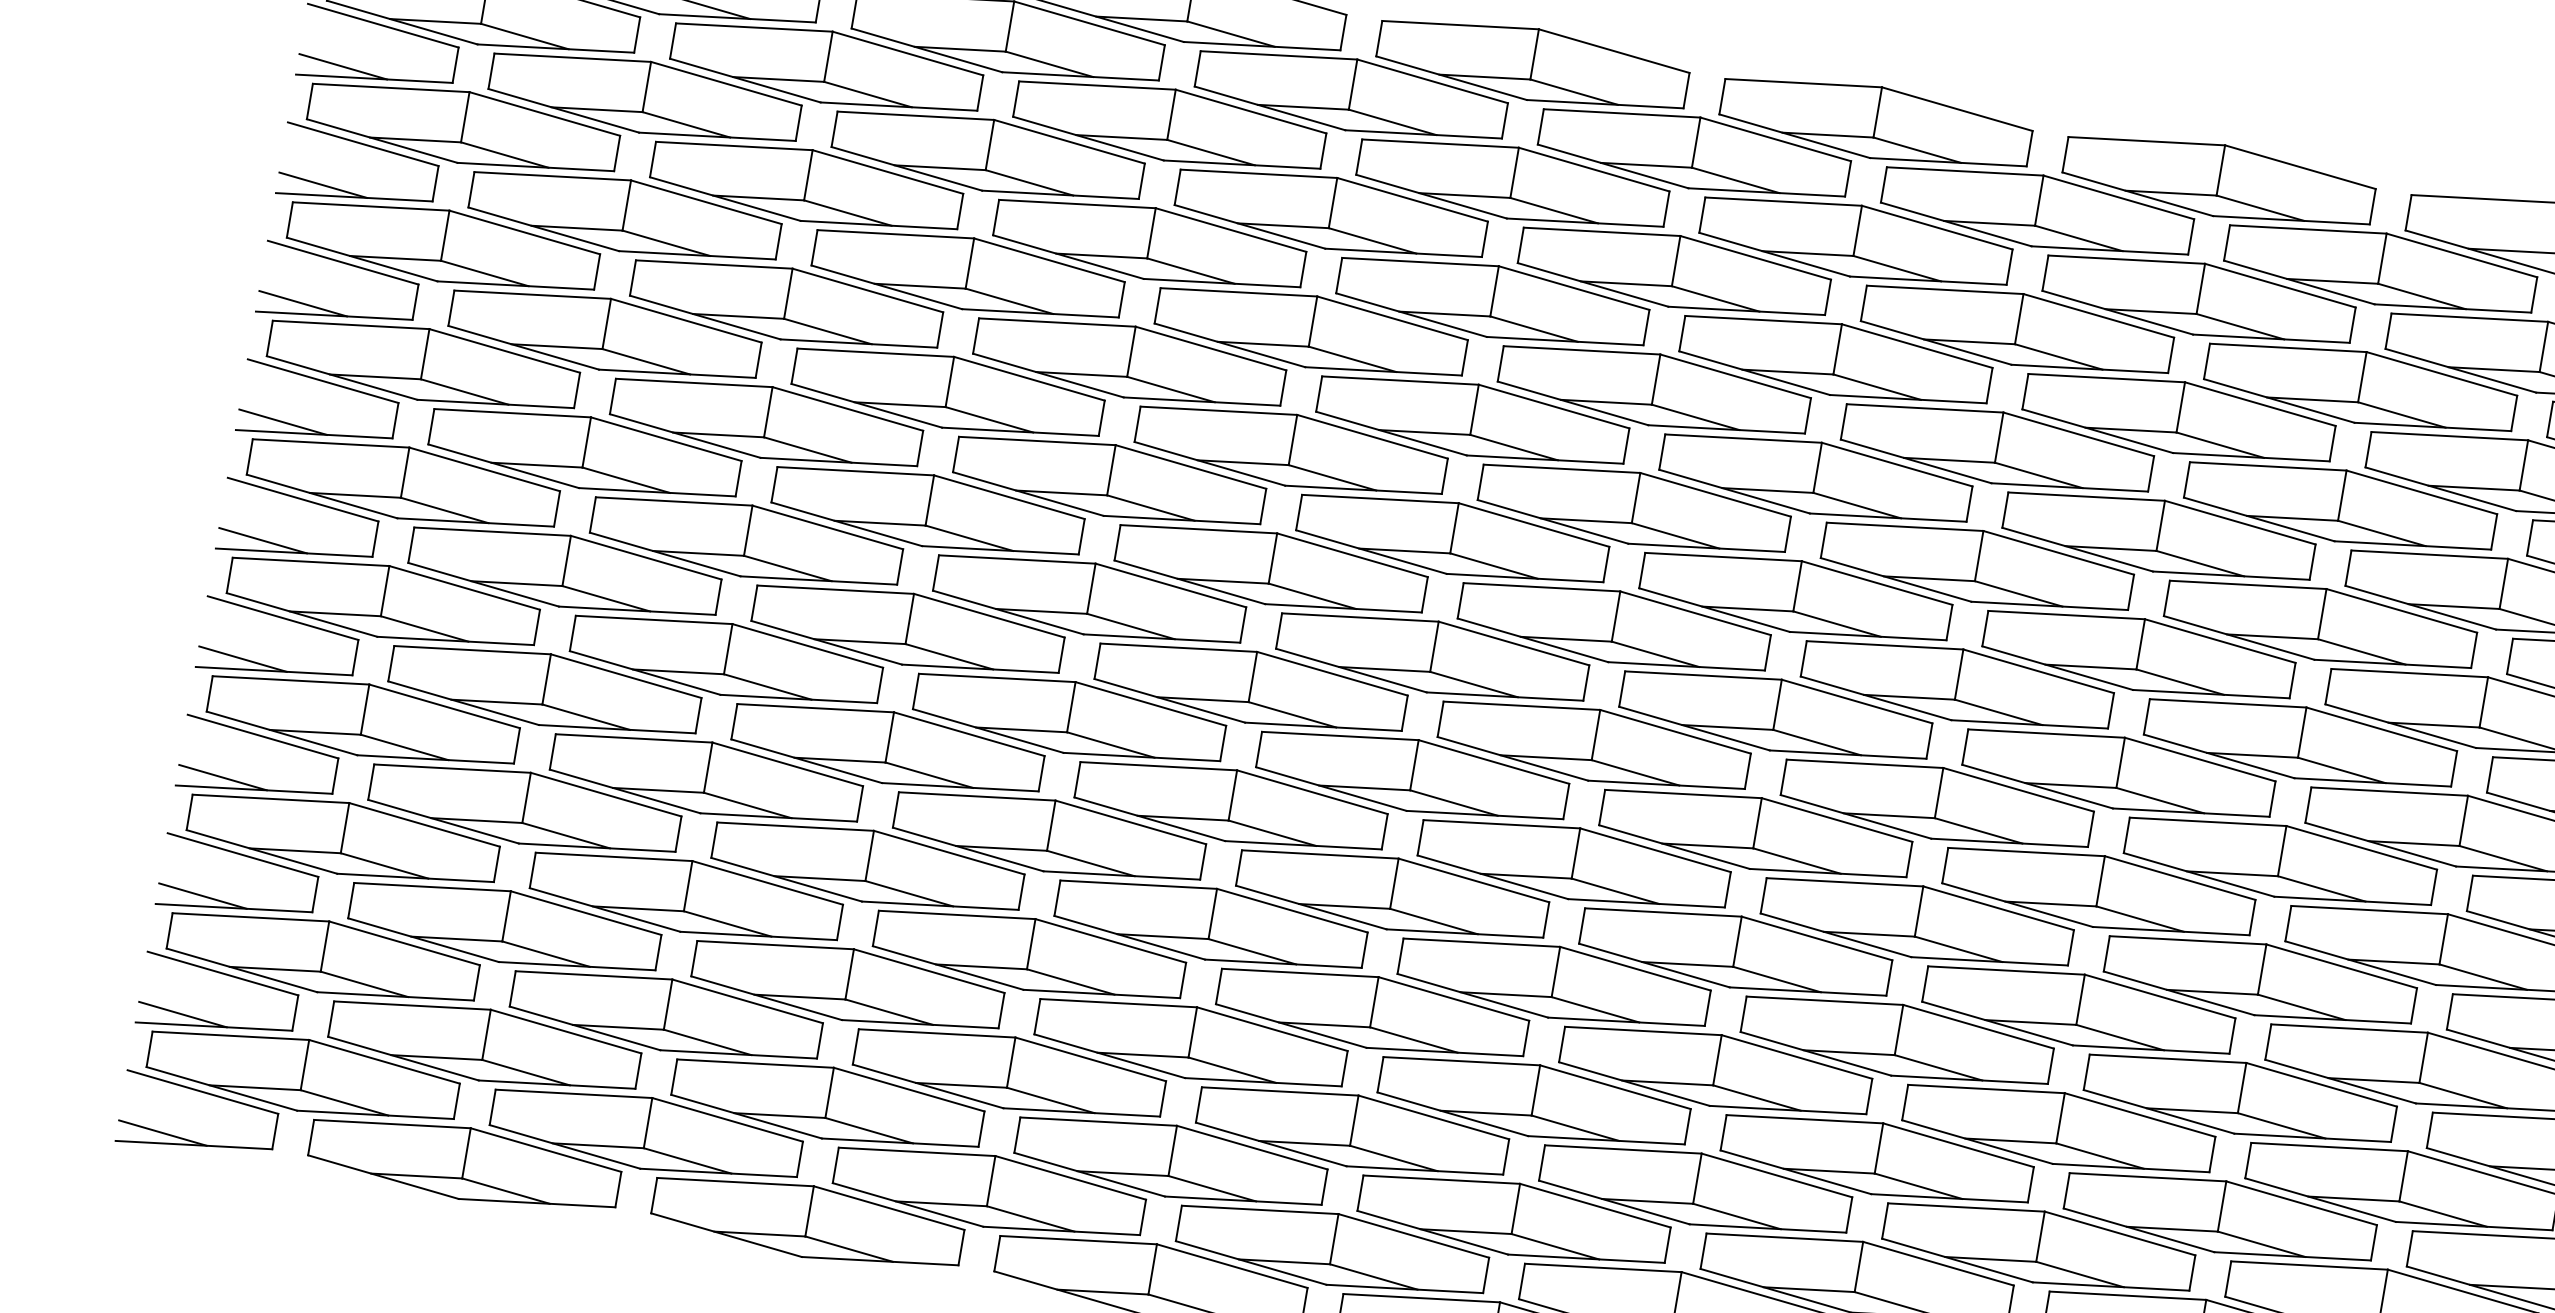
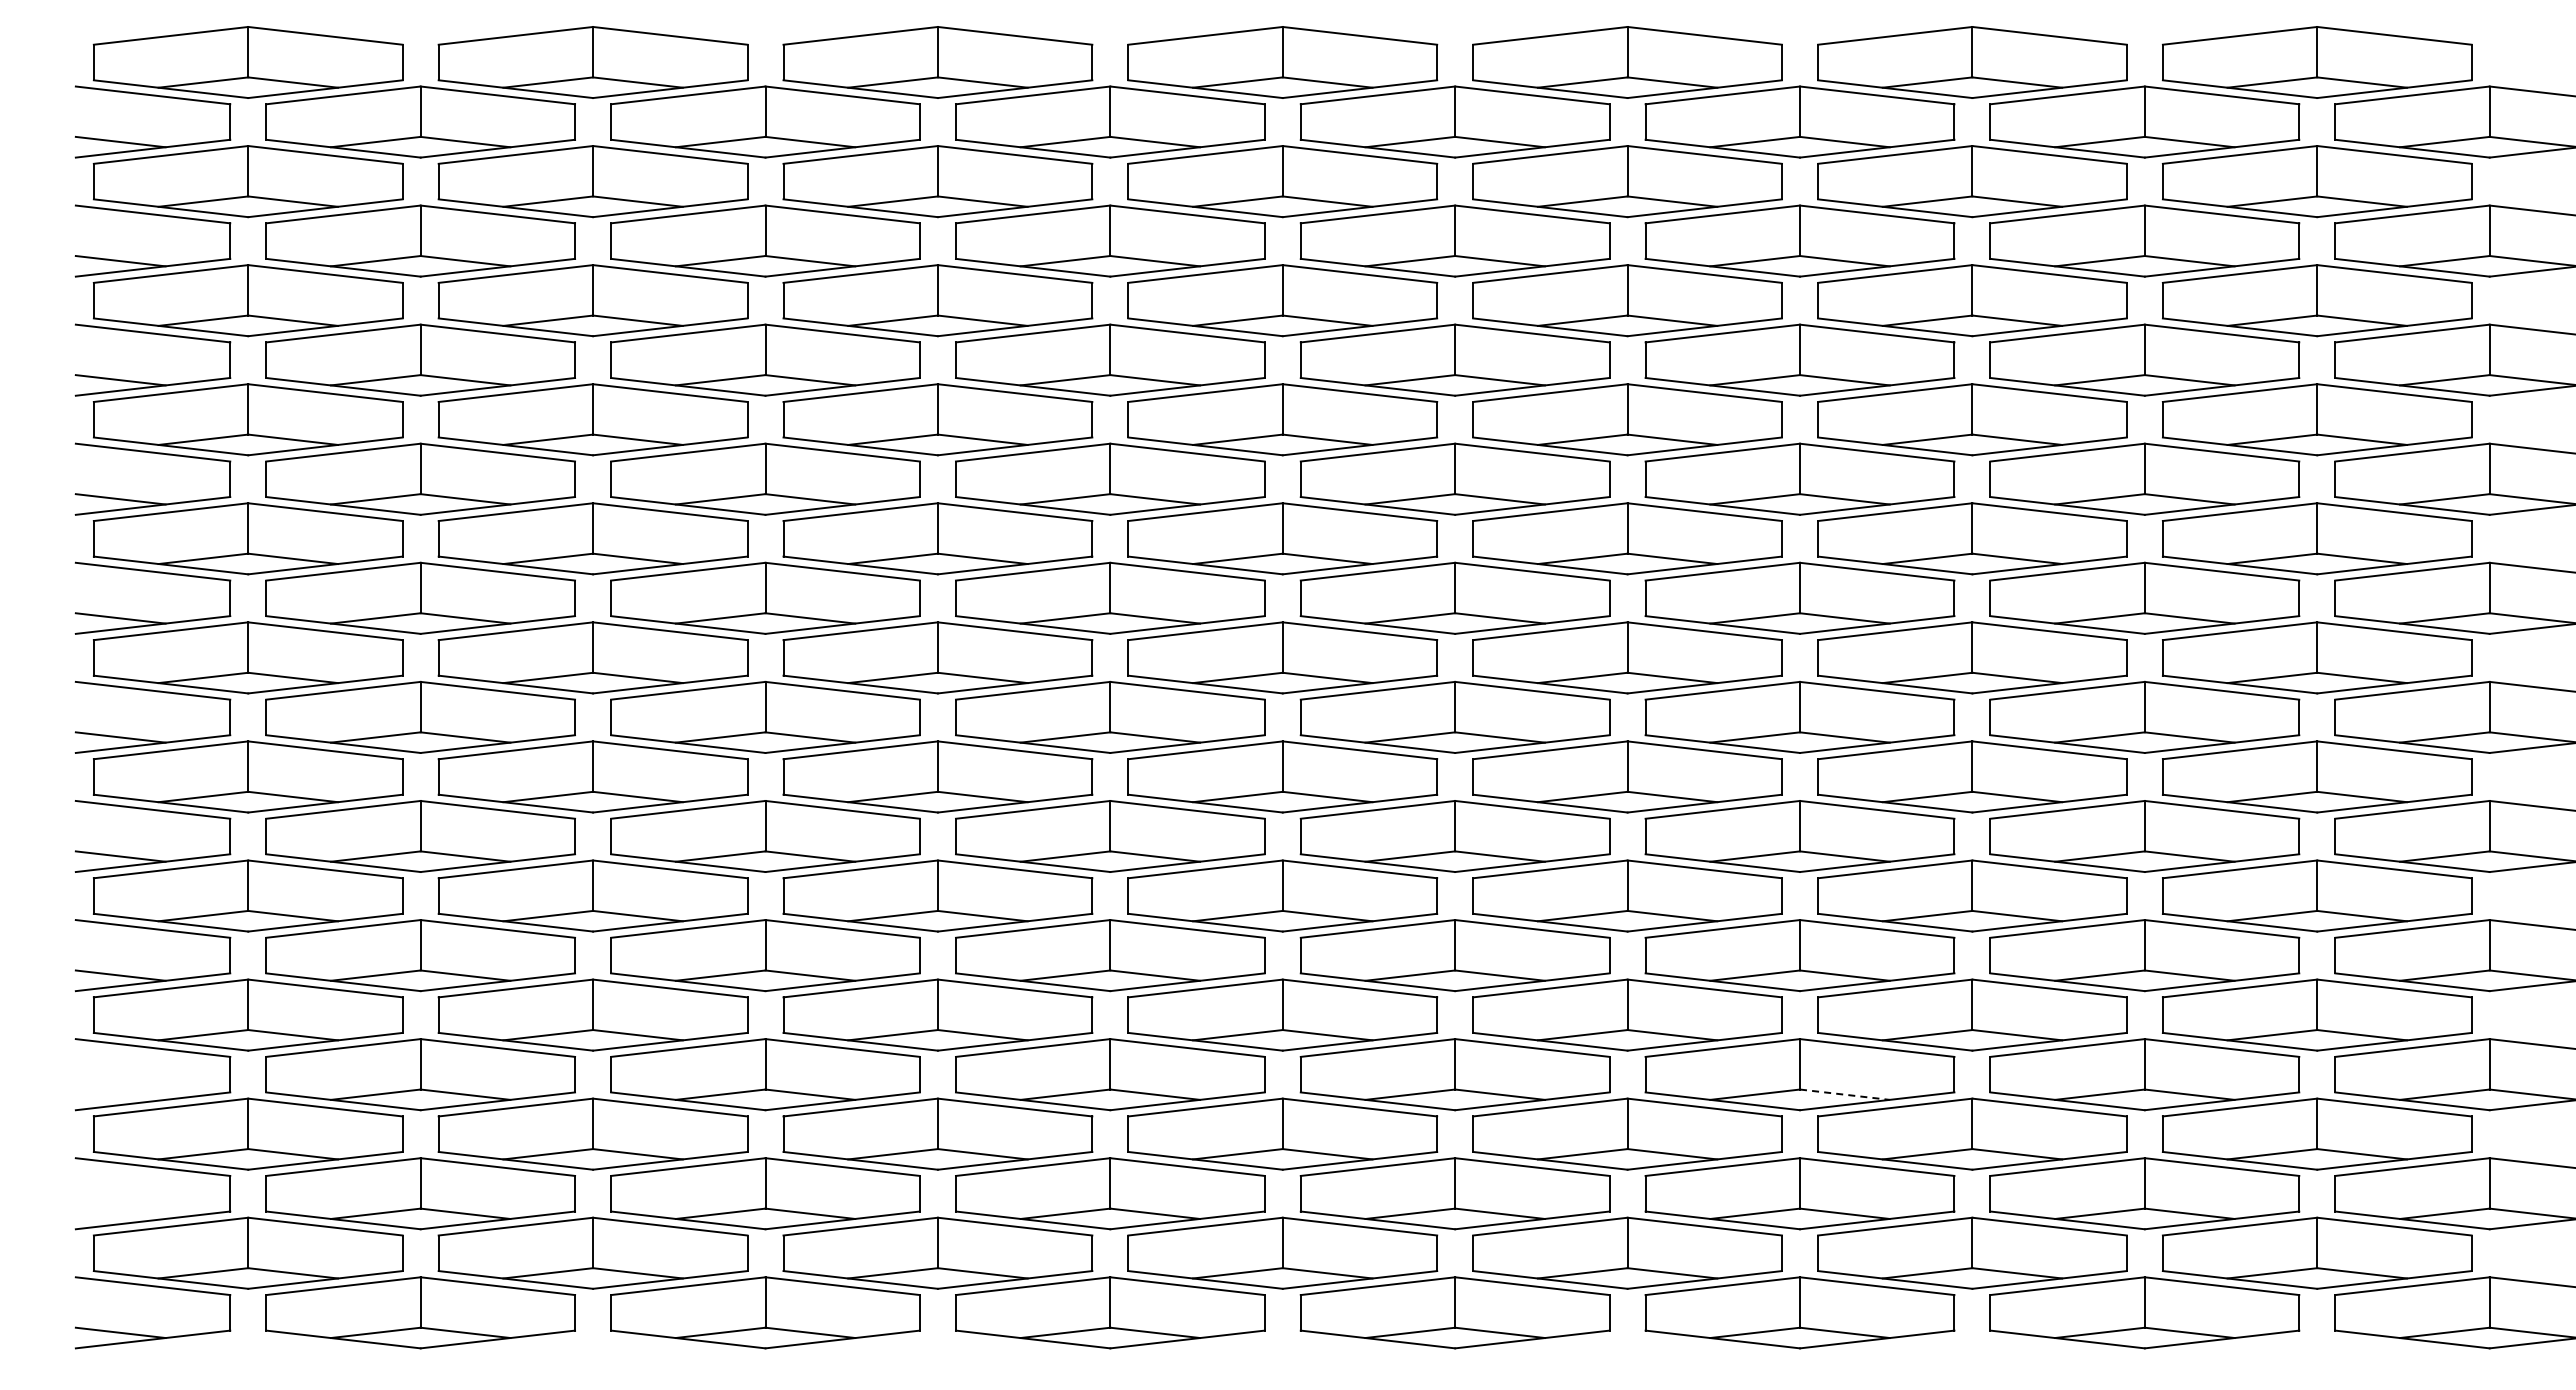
line: (202, 895) -> (120, 1094), removed
line: (182, 1014) -> (120, 1213), removed
line: (1919, 1186) -> (1845, 1094), solid -> dashed

